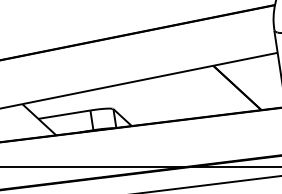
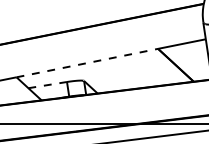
line: (118, 84) -> (87, 62), solid -> dashed
line: (64, 114) -> (47, 84), solid -> dashed

